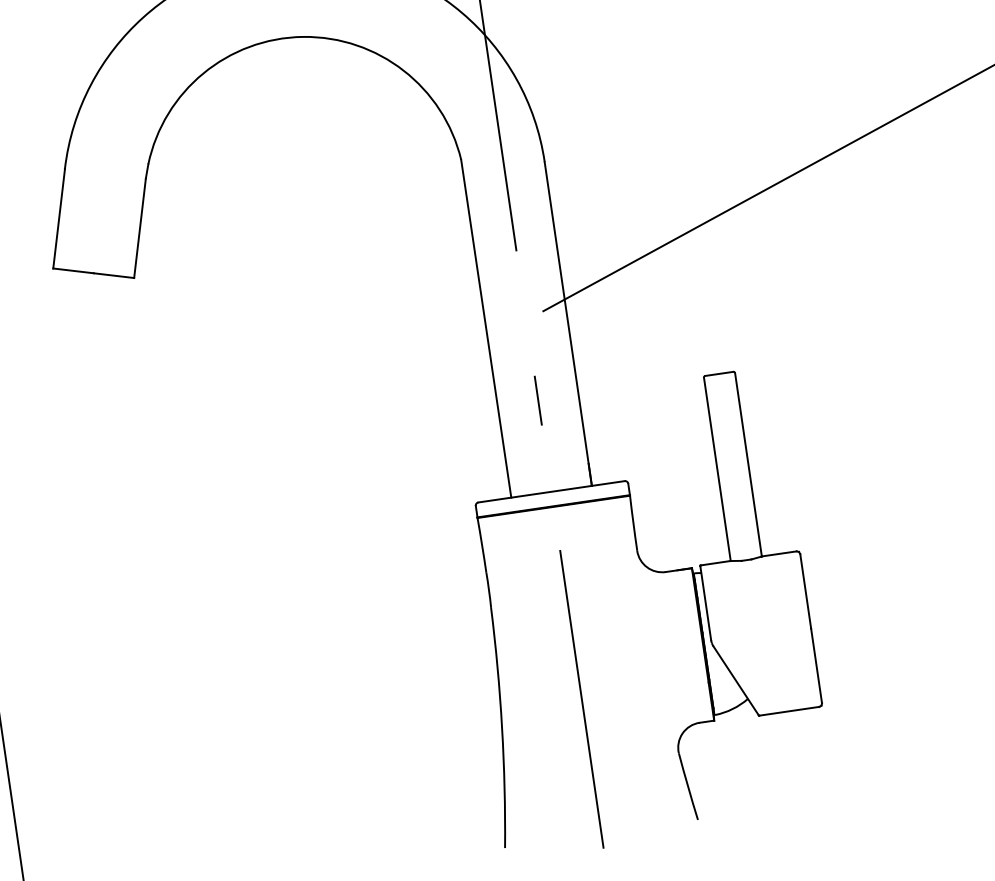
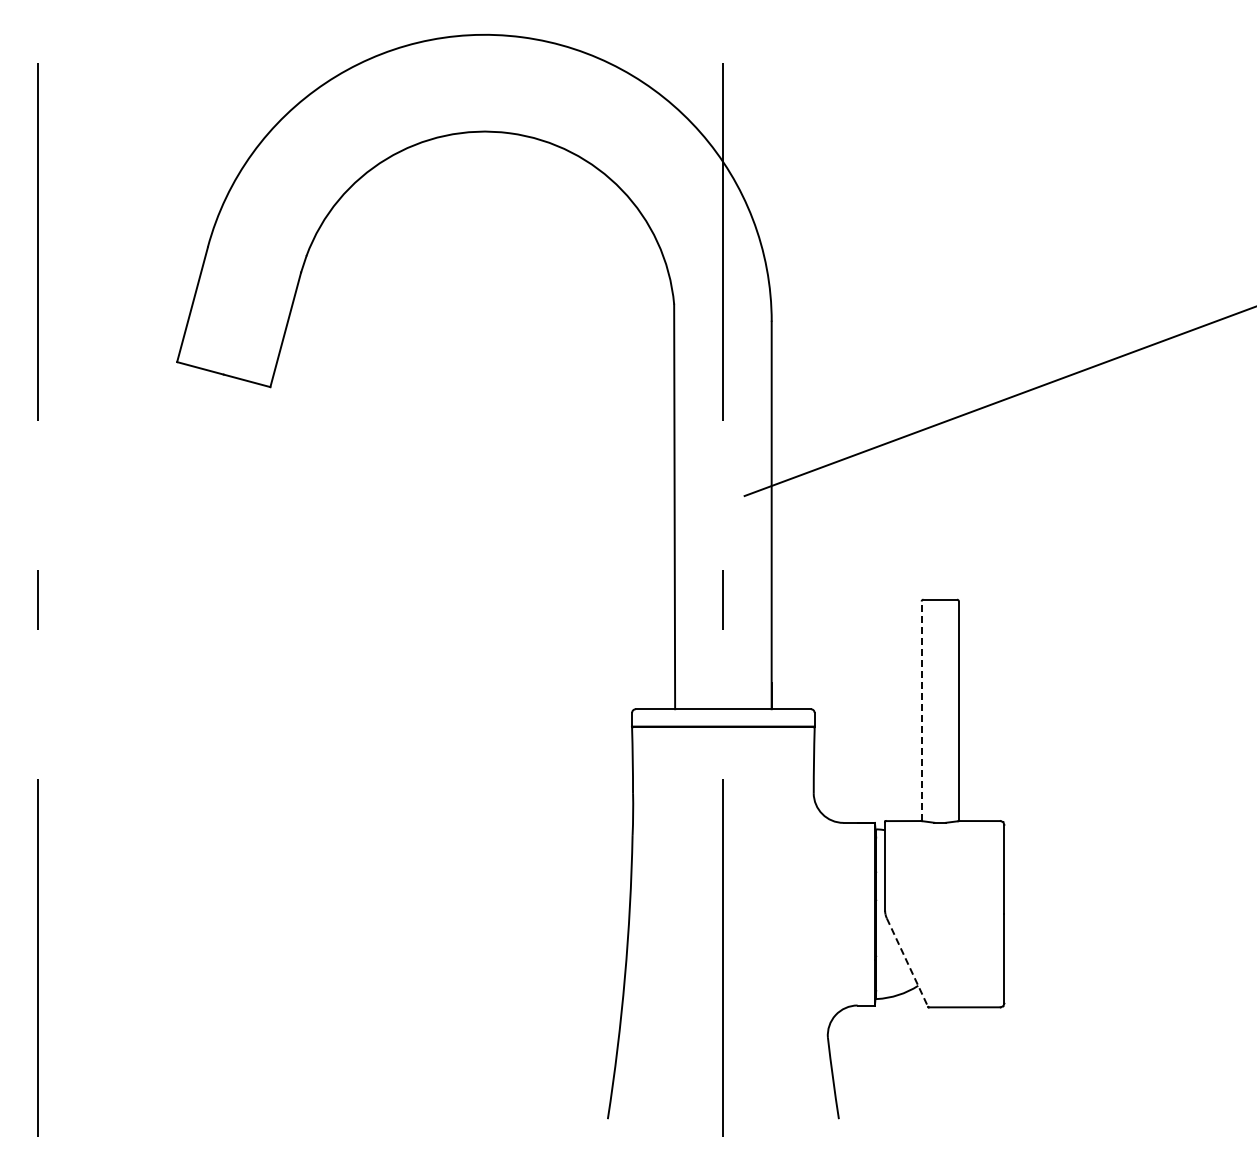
line: (717, 469) -> (921, 711), solid -> dashed
line: (736, 680) -> (907, 962), solid -> dashed

